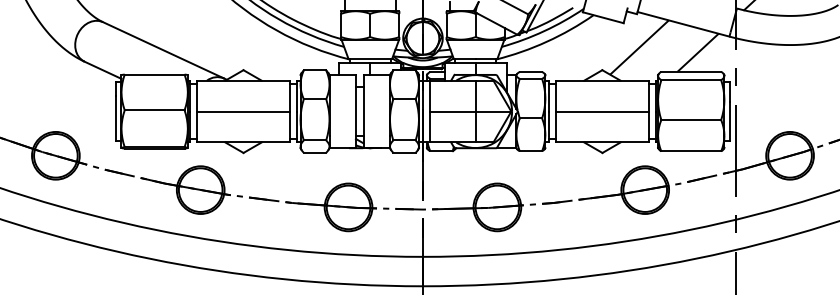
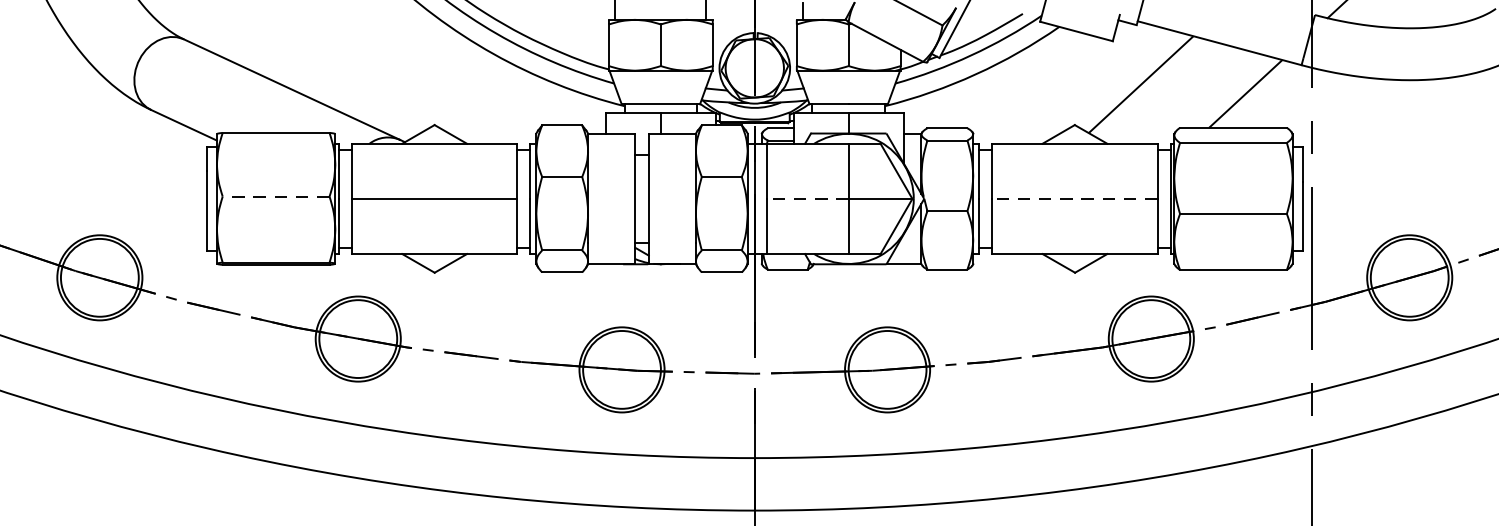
line: (154, 110) -> (275, 196), solid -> dashed
line: (452, 111) -> (807, 198), solid -> dashed
line: (601, 111) -> (1073, 198), solid -> dashed

